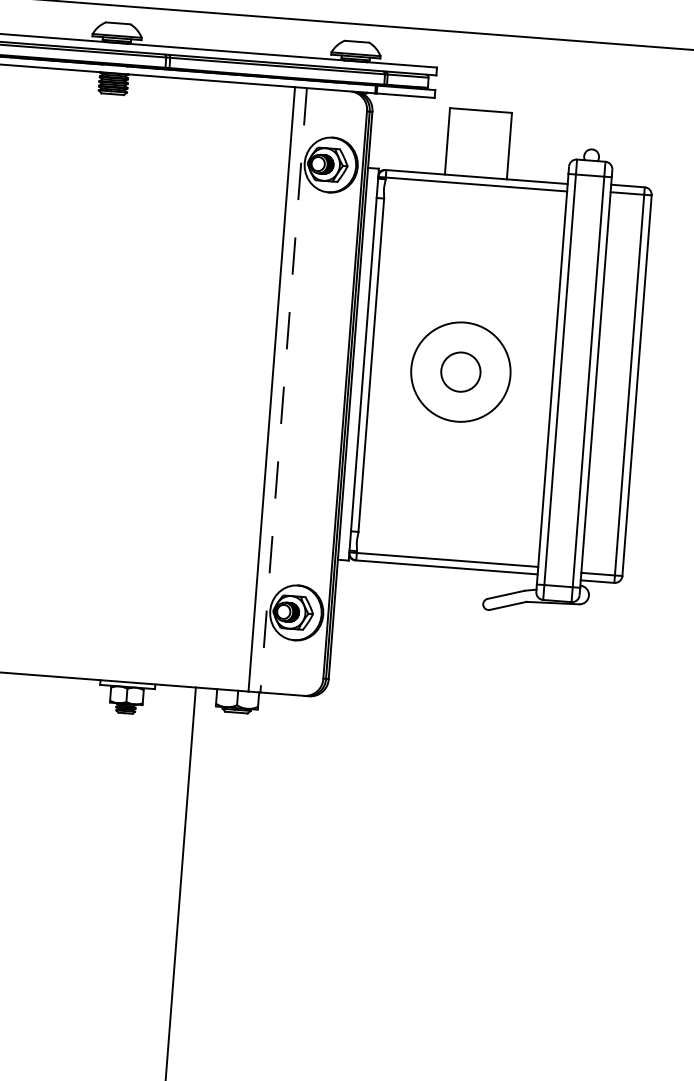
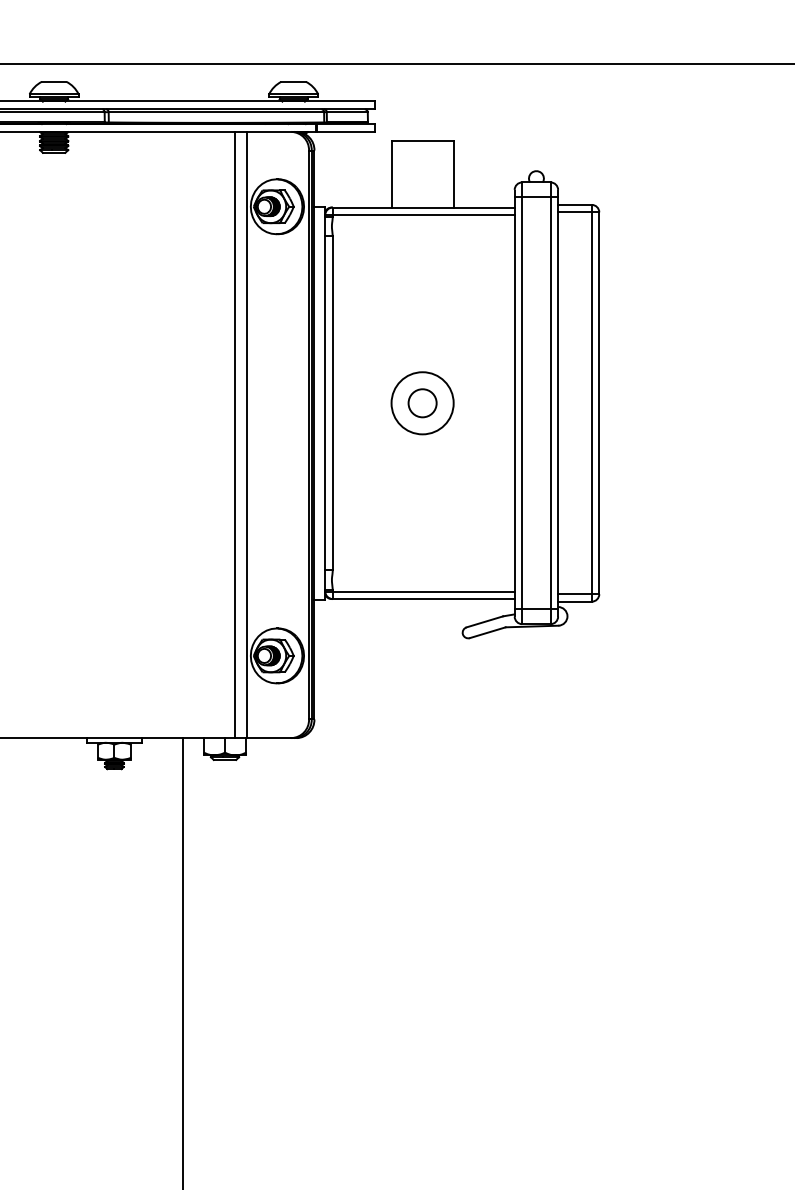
circle: (460, 372) -> (422, 403), size x0.62
circle: (460, 372) -> (422, 403), size x0.71
line: (283, 390) -> (247, 435), dashed -> solid

